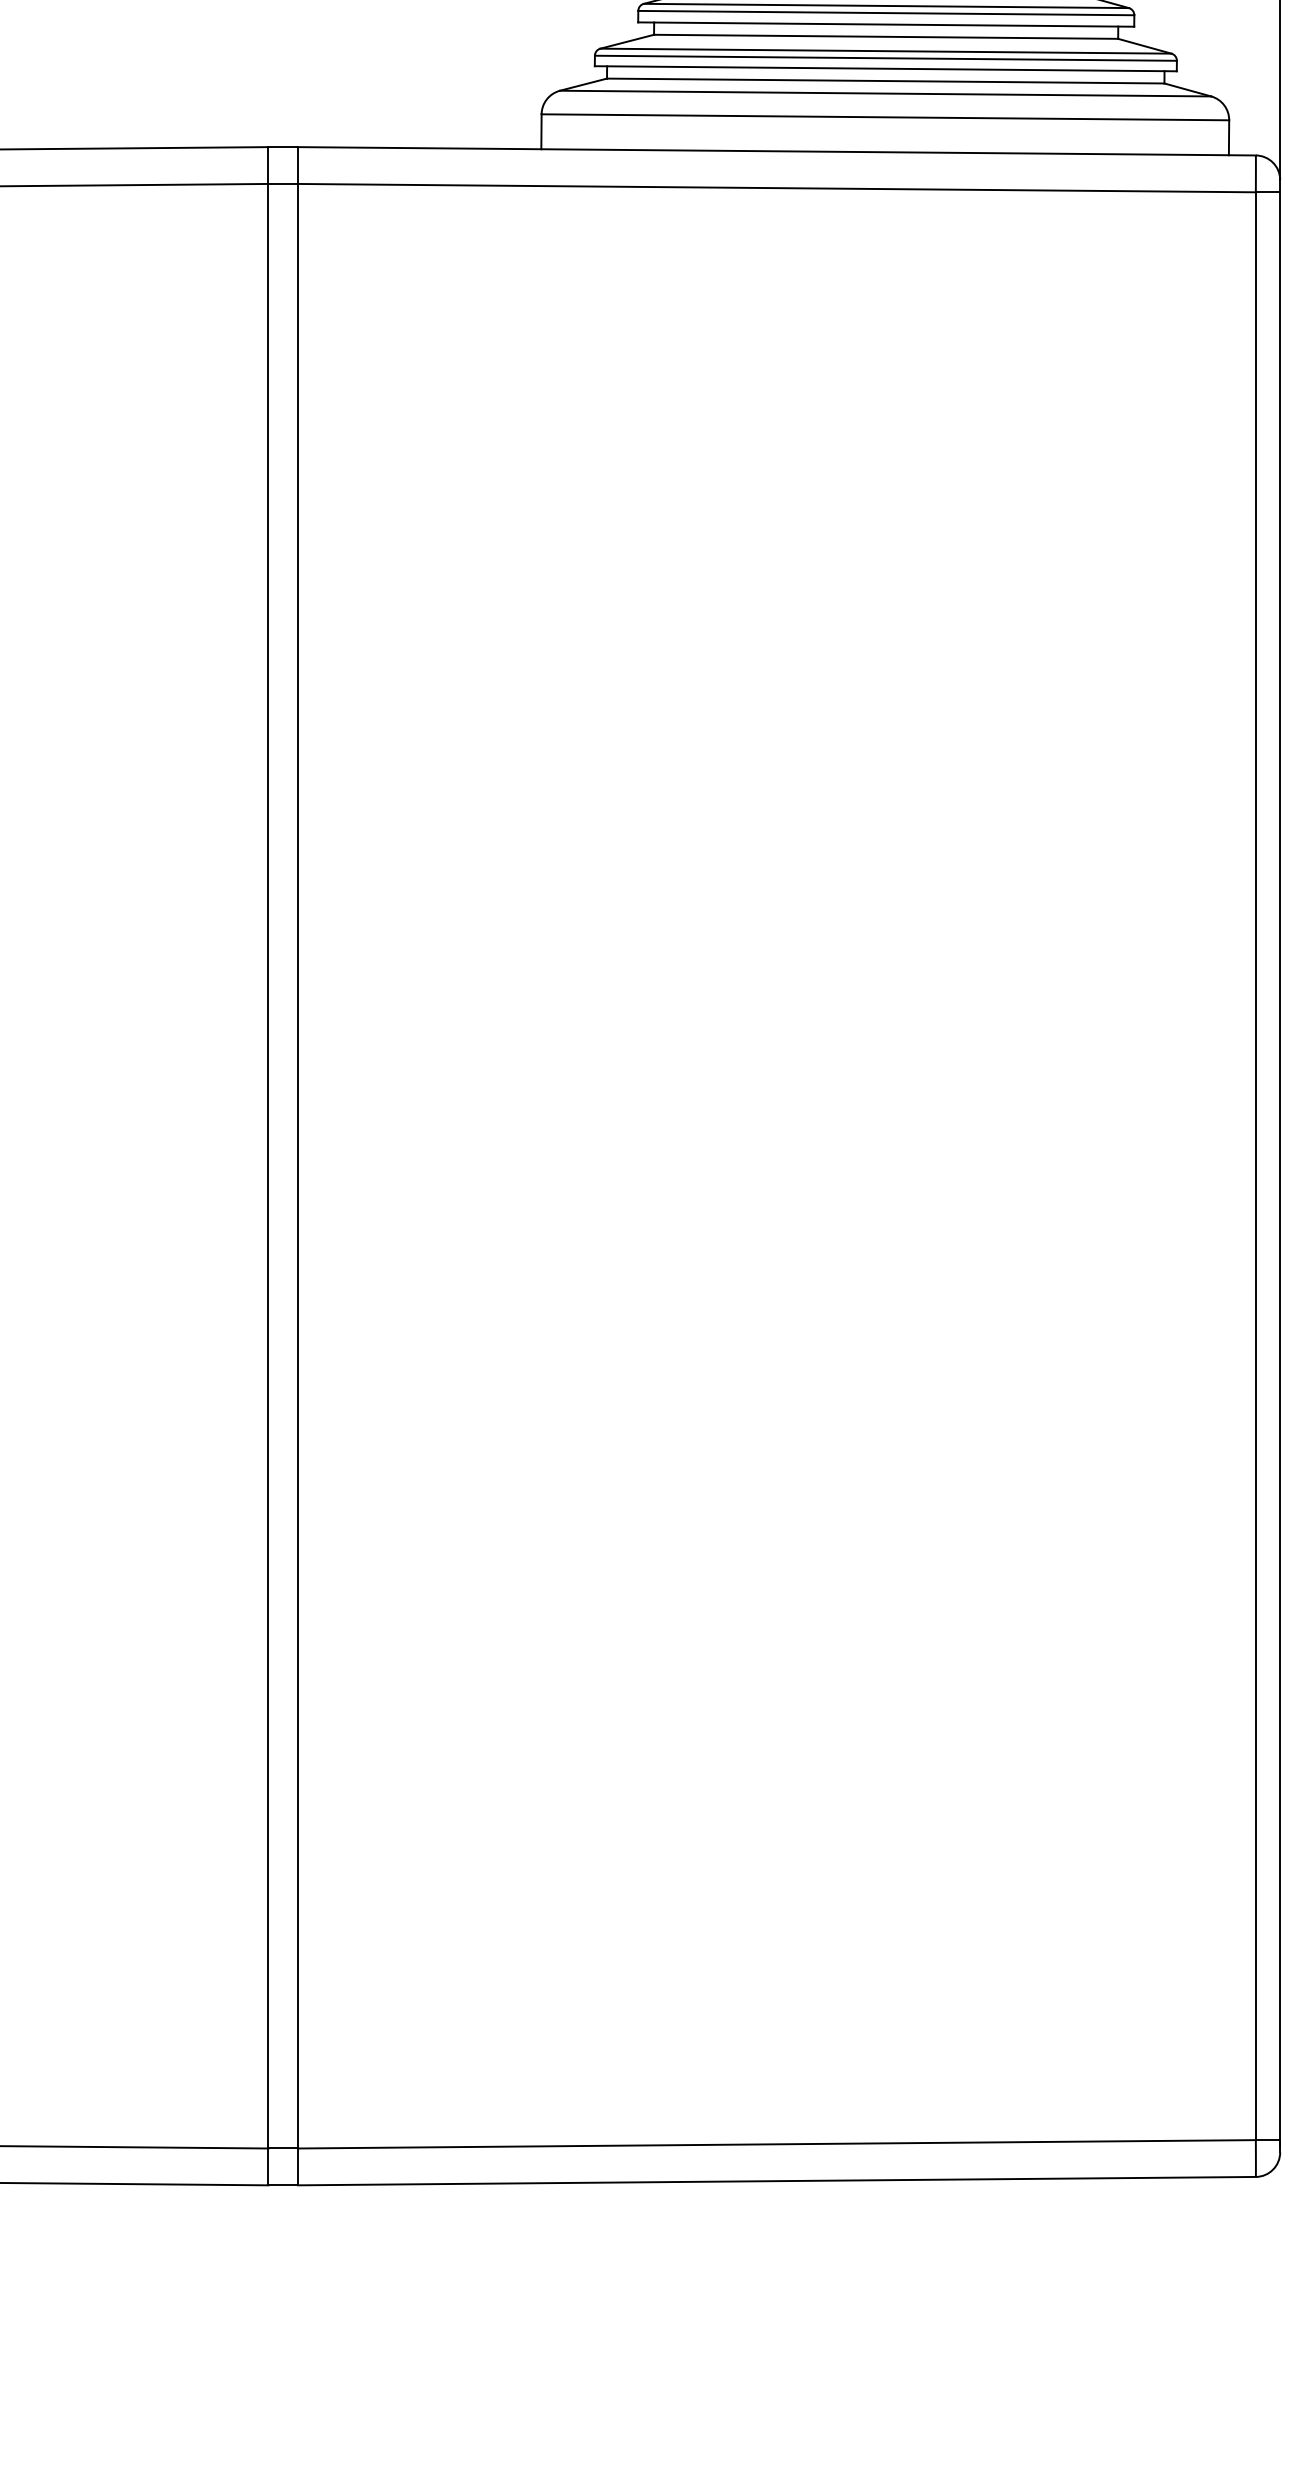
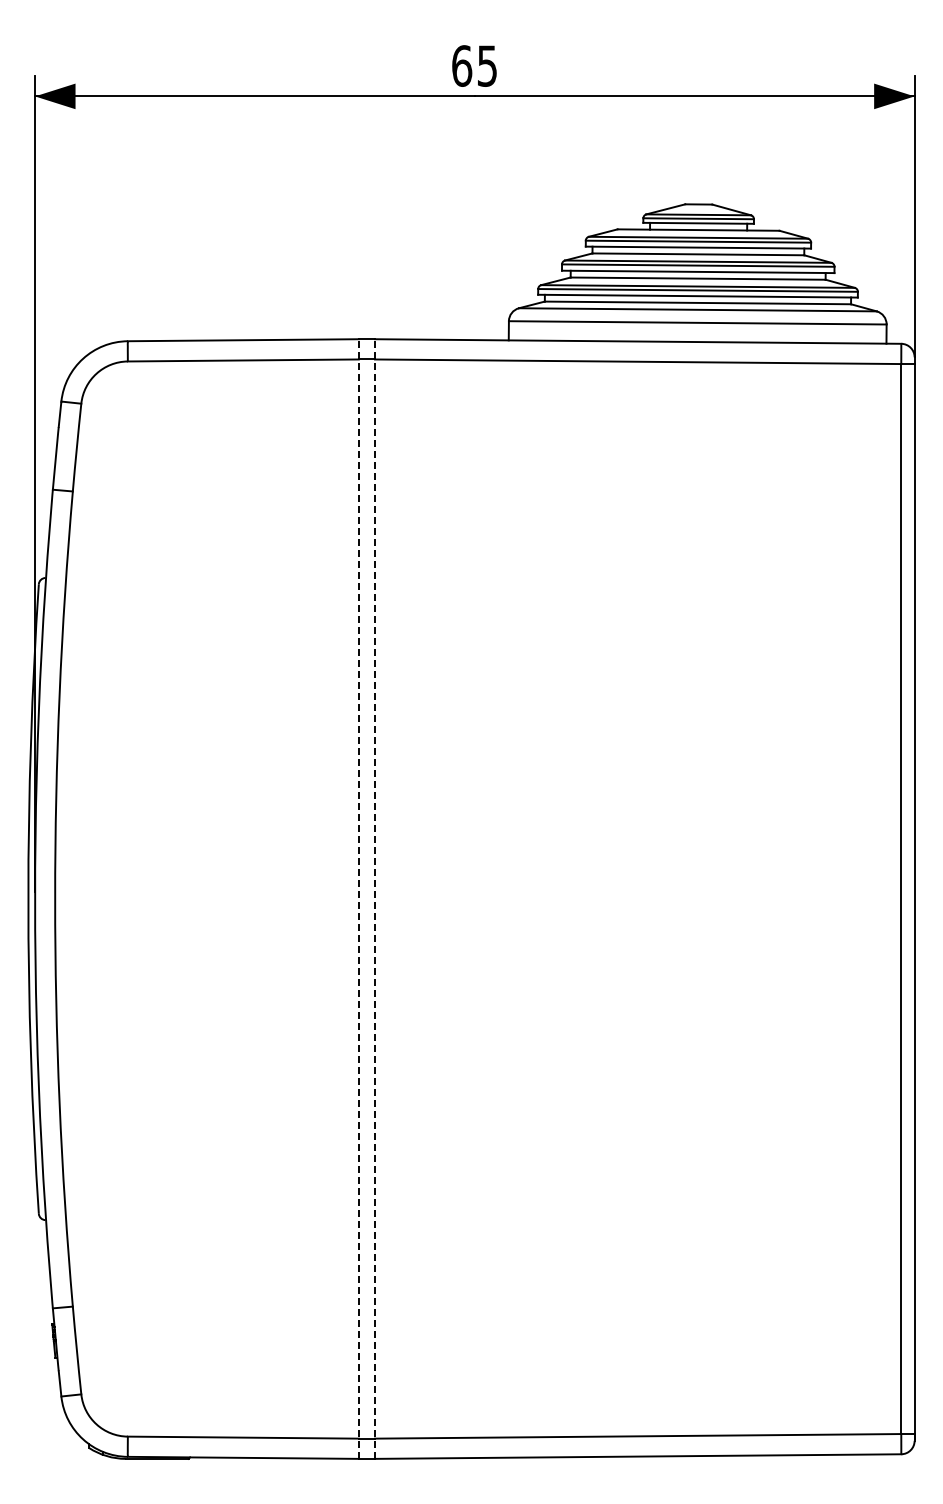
line: (267, 1167) -> (358, 899), solid -> dashed
line: (298, 1167) -> (375, 899), solid -> dashed

